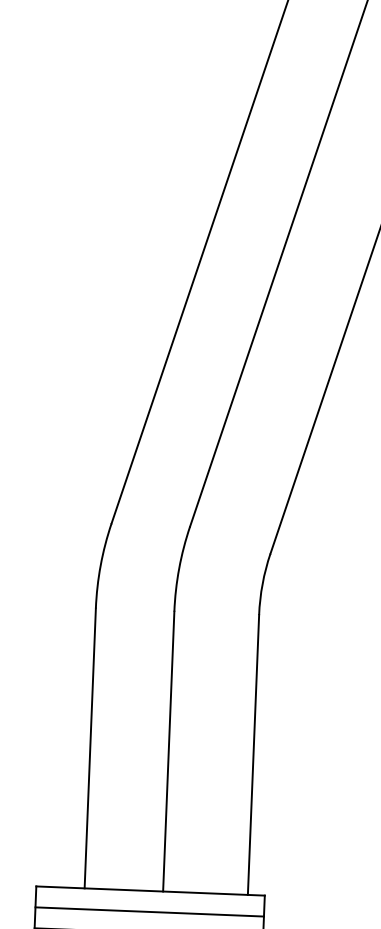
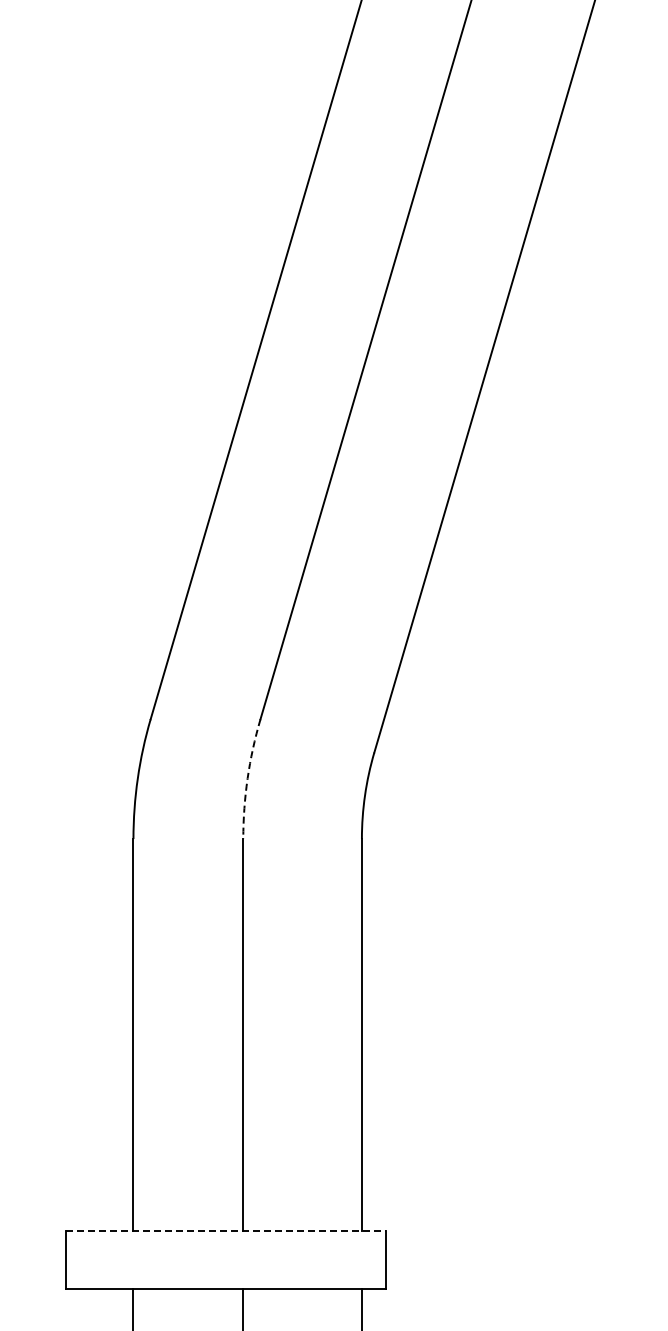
arc: (179, 568) -> (247, 778), solid -> dashed
line: (150, 890) -> (225, 1230), solid -> dashed
line: (149, 911) -> (225, 1259), removed

